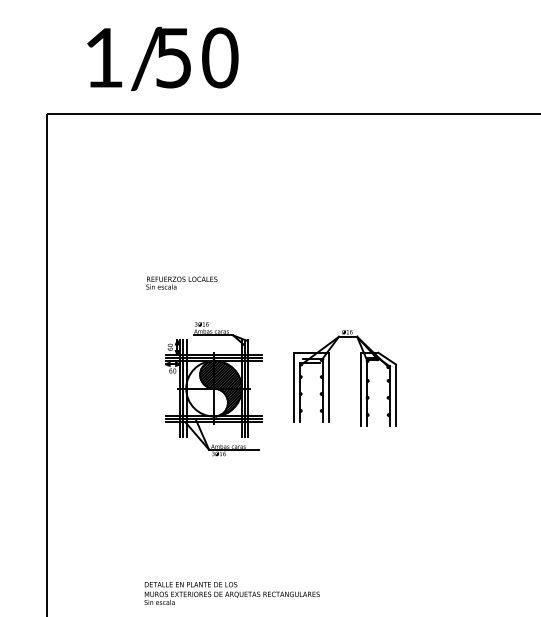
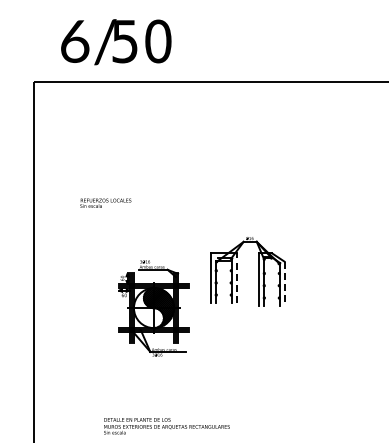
text: (104, 57) -> (75, 41), 1/ -> 6/
text: (181, 282) -> (105, 202), moved
line: (328, 387) -> (236, 278), solid -> dashed
part: (213, 389) -> (153, 308), moved
line: (395, 394) -> (284, 283), solid -> dashed

